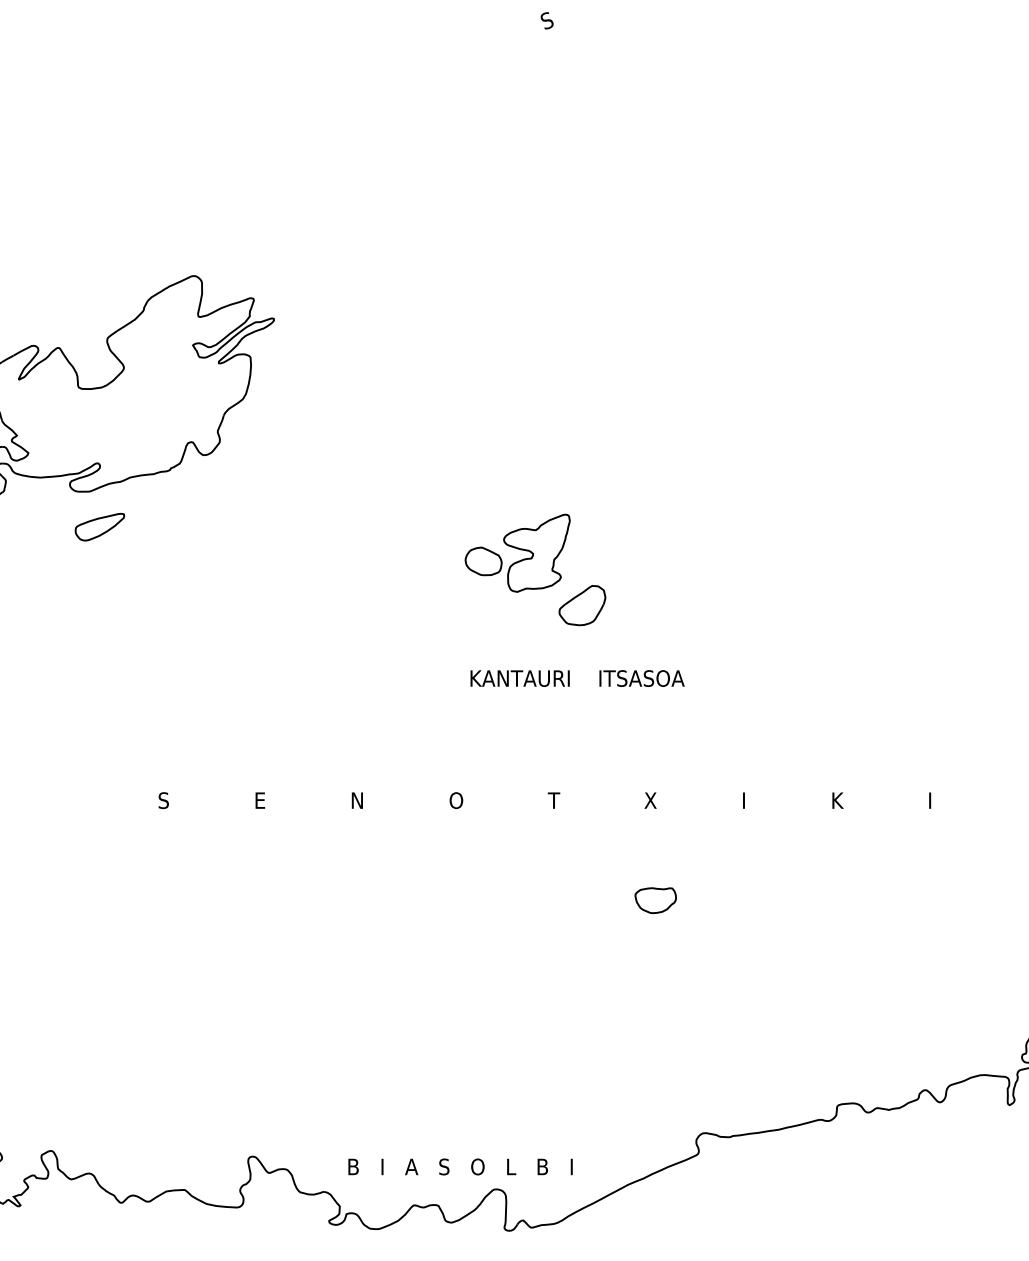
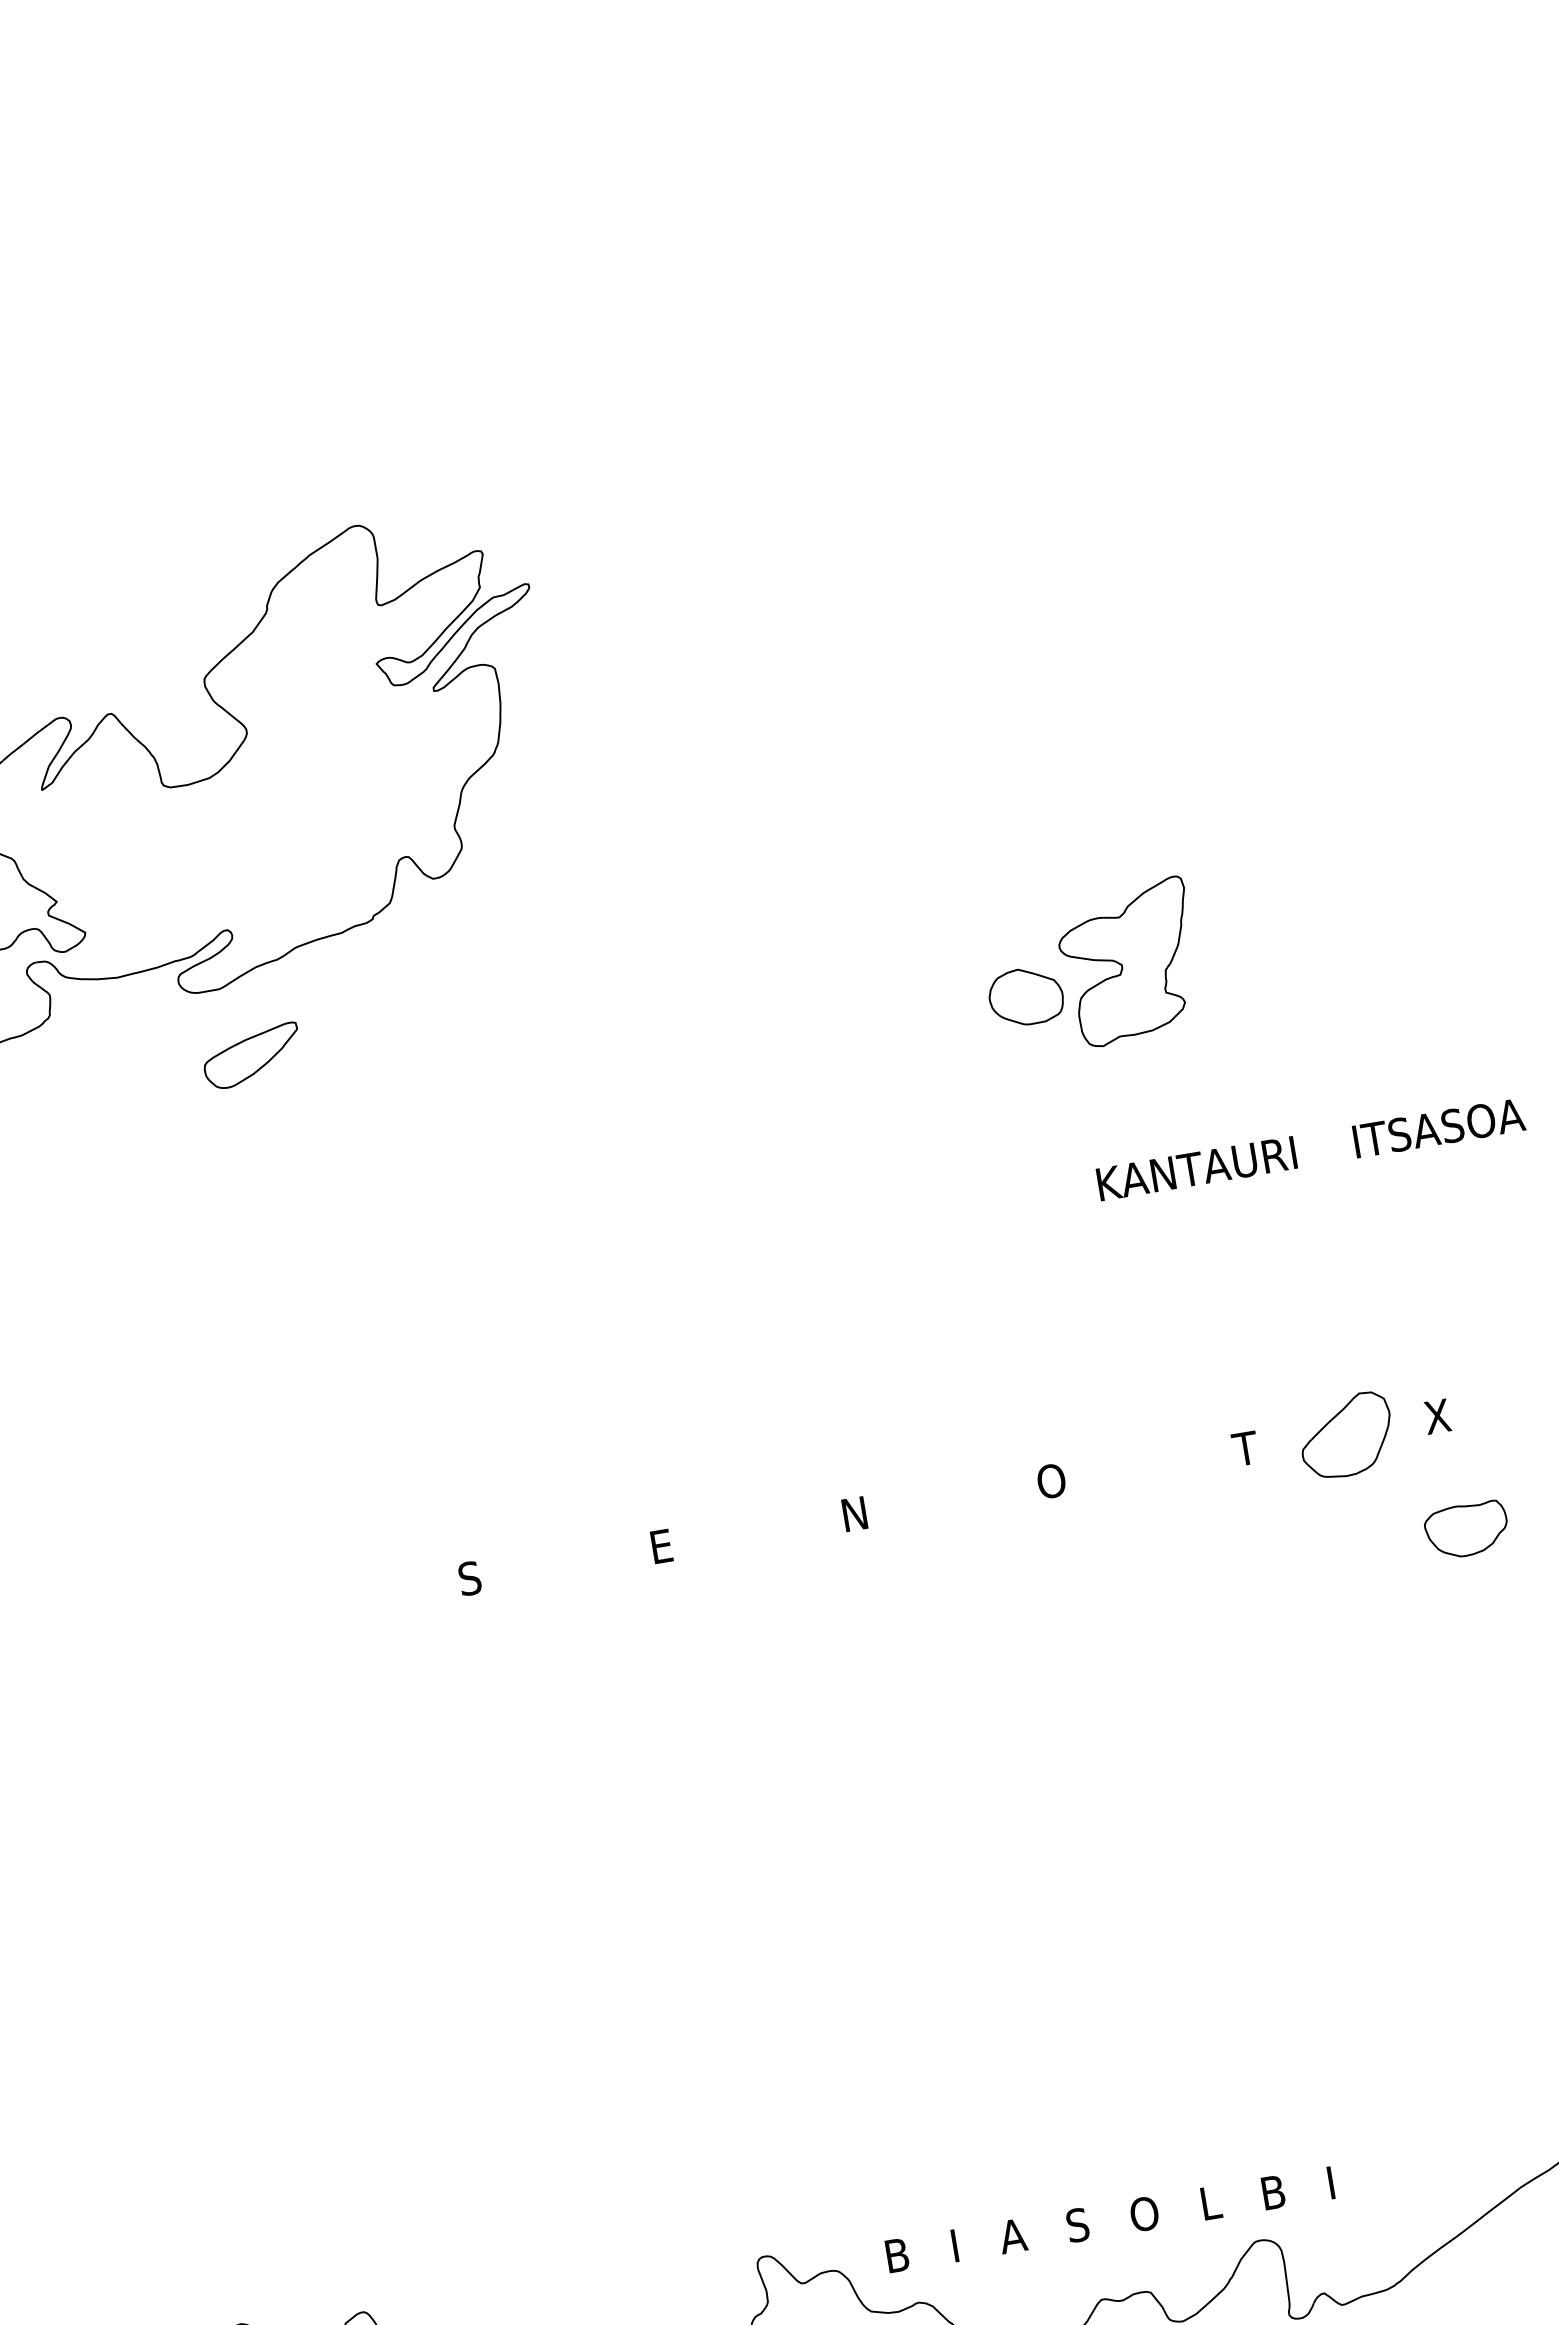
part: (582, 605) -> (1346, 1435), moved
text: (577, 678) -> (1310, 1149), moved
part: (655, 900) -> (1466, 1530), moved
text: (460, 1166) -> (1109, 2218), moved

